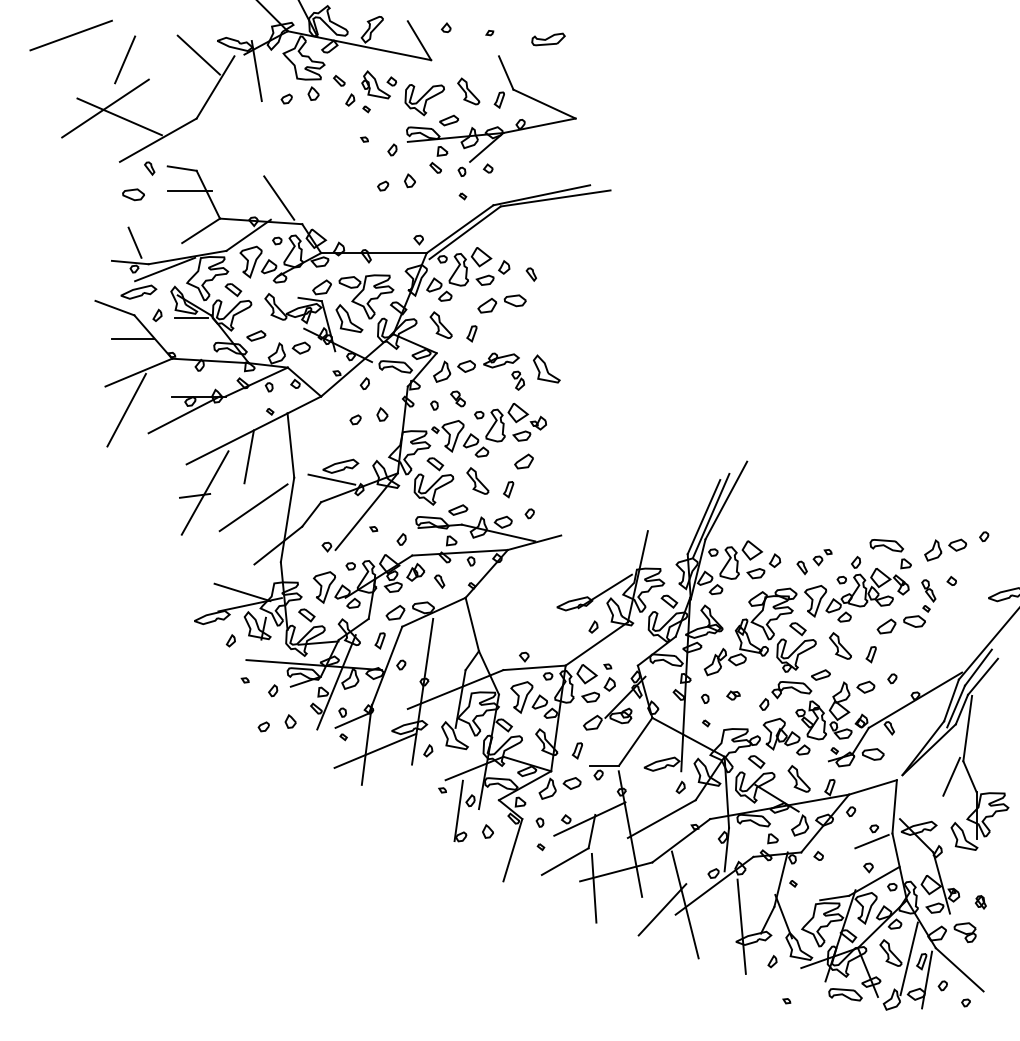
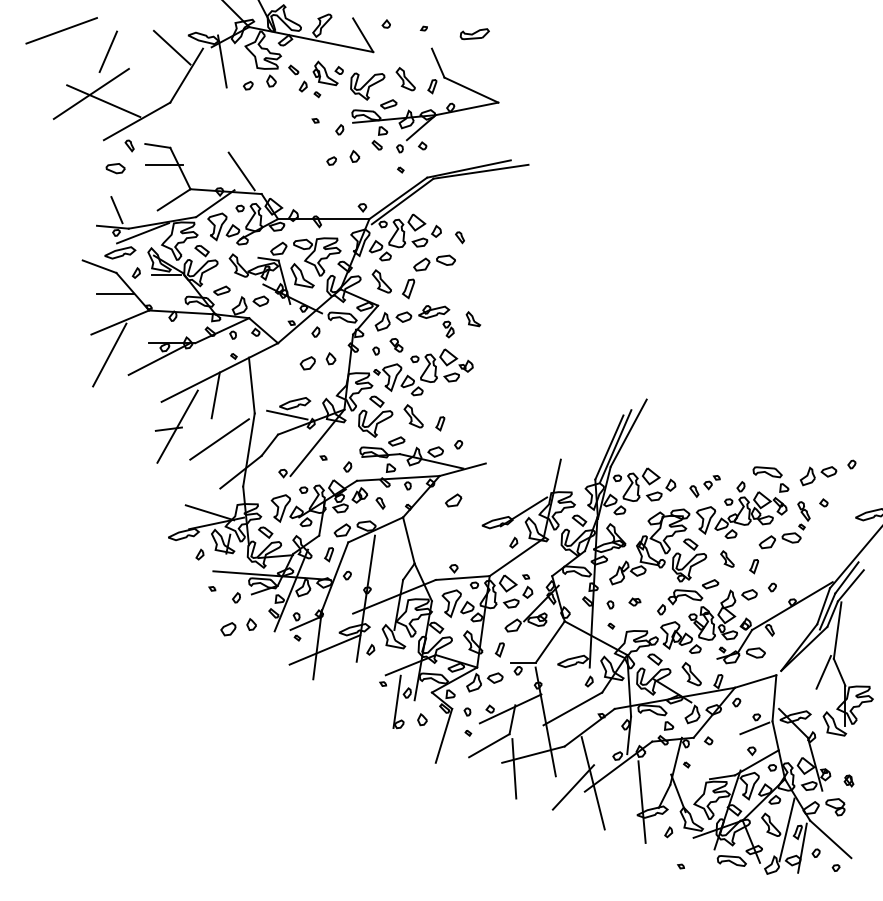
part: (471, 333) -> (408, 288), size x1.4
part: (546, 367) -> (473, 318), size x0.6
part: (355, 419) -> (307, 363), size x1.6
part: (523, 461) -> (453, 500), moved
part: (840, 645) -> (727, 558), size x0.7
part: (263, 726) -> (228, 628), size x1.6

